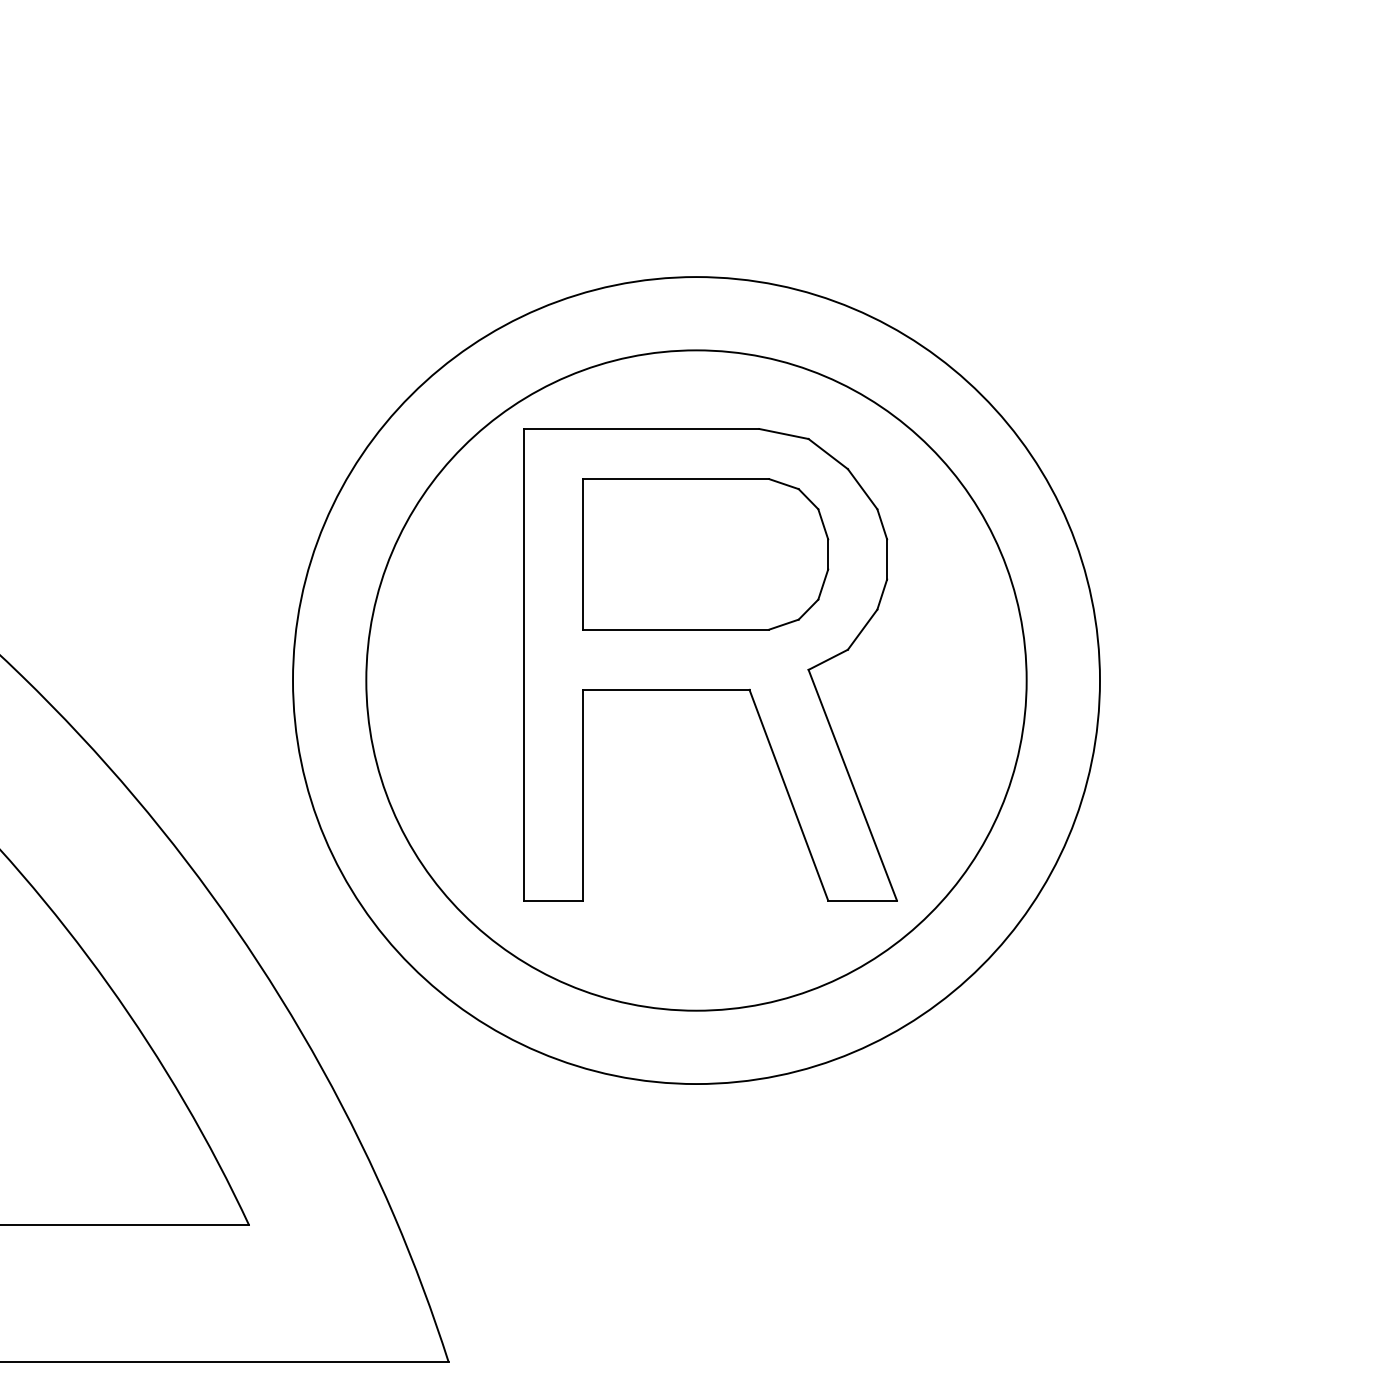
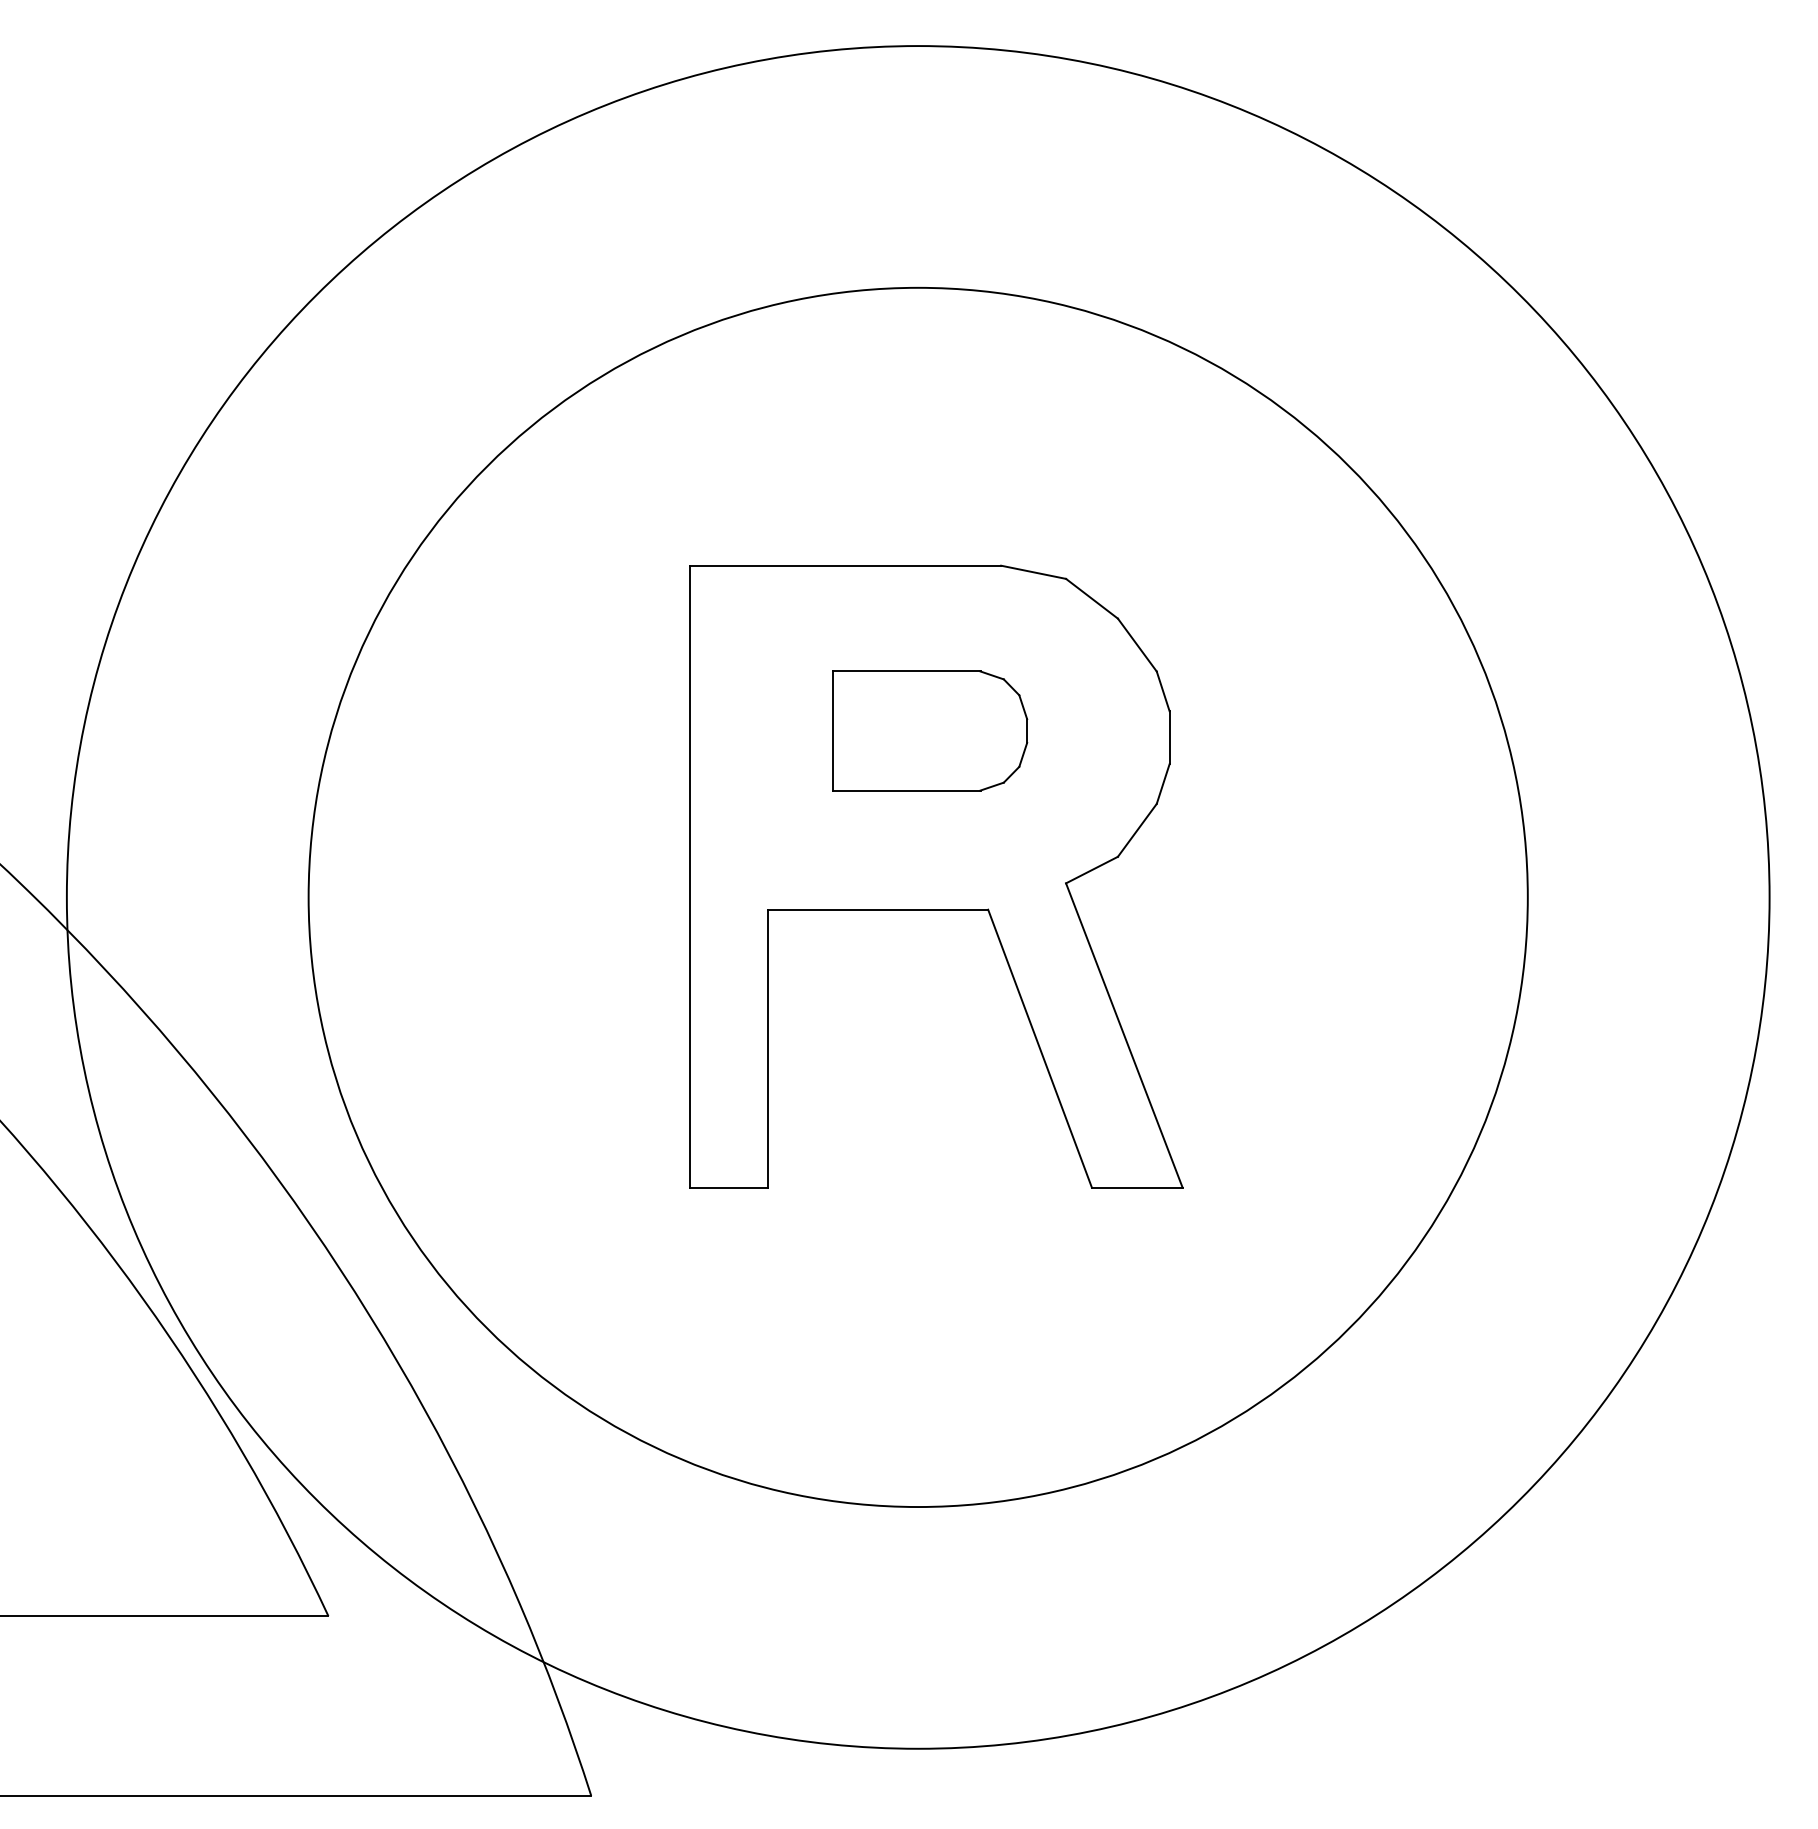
part: (705, 553) -> (929, 730), size x0.6
circle: (695, 680) -> (917, 897), size x1.4
circle: (696, 680) -> (918, 897), size x1.6

